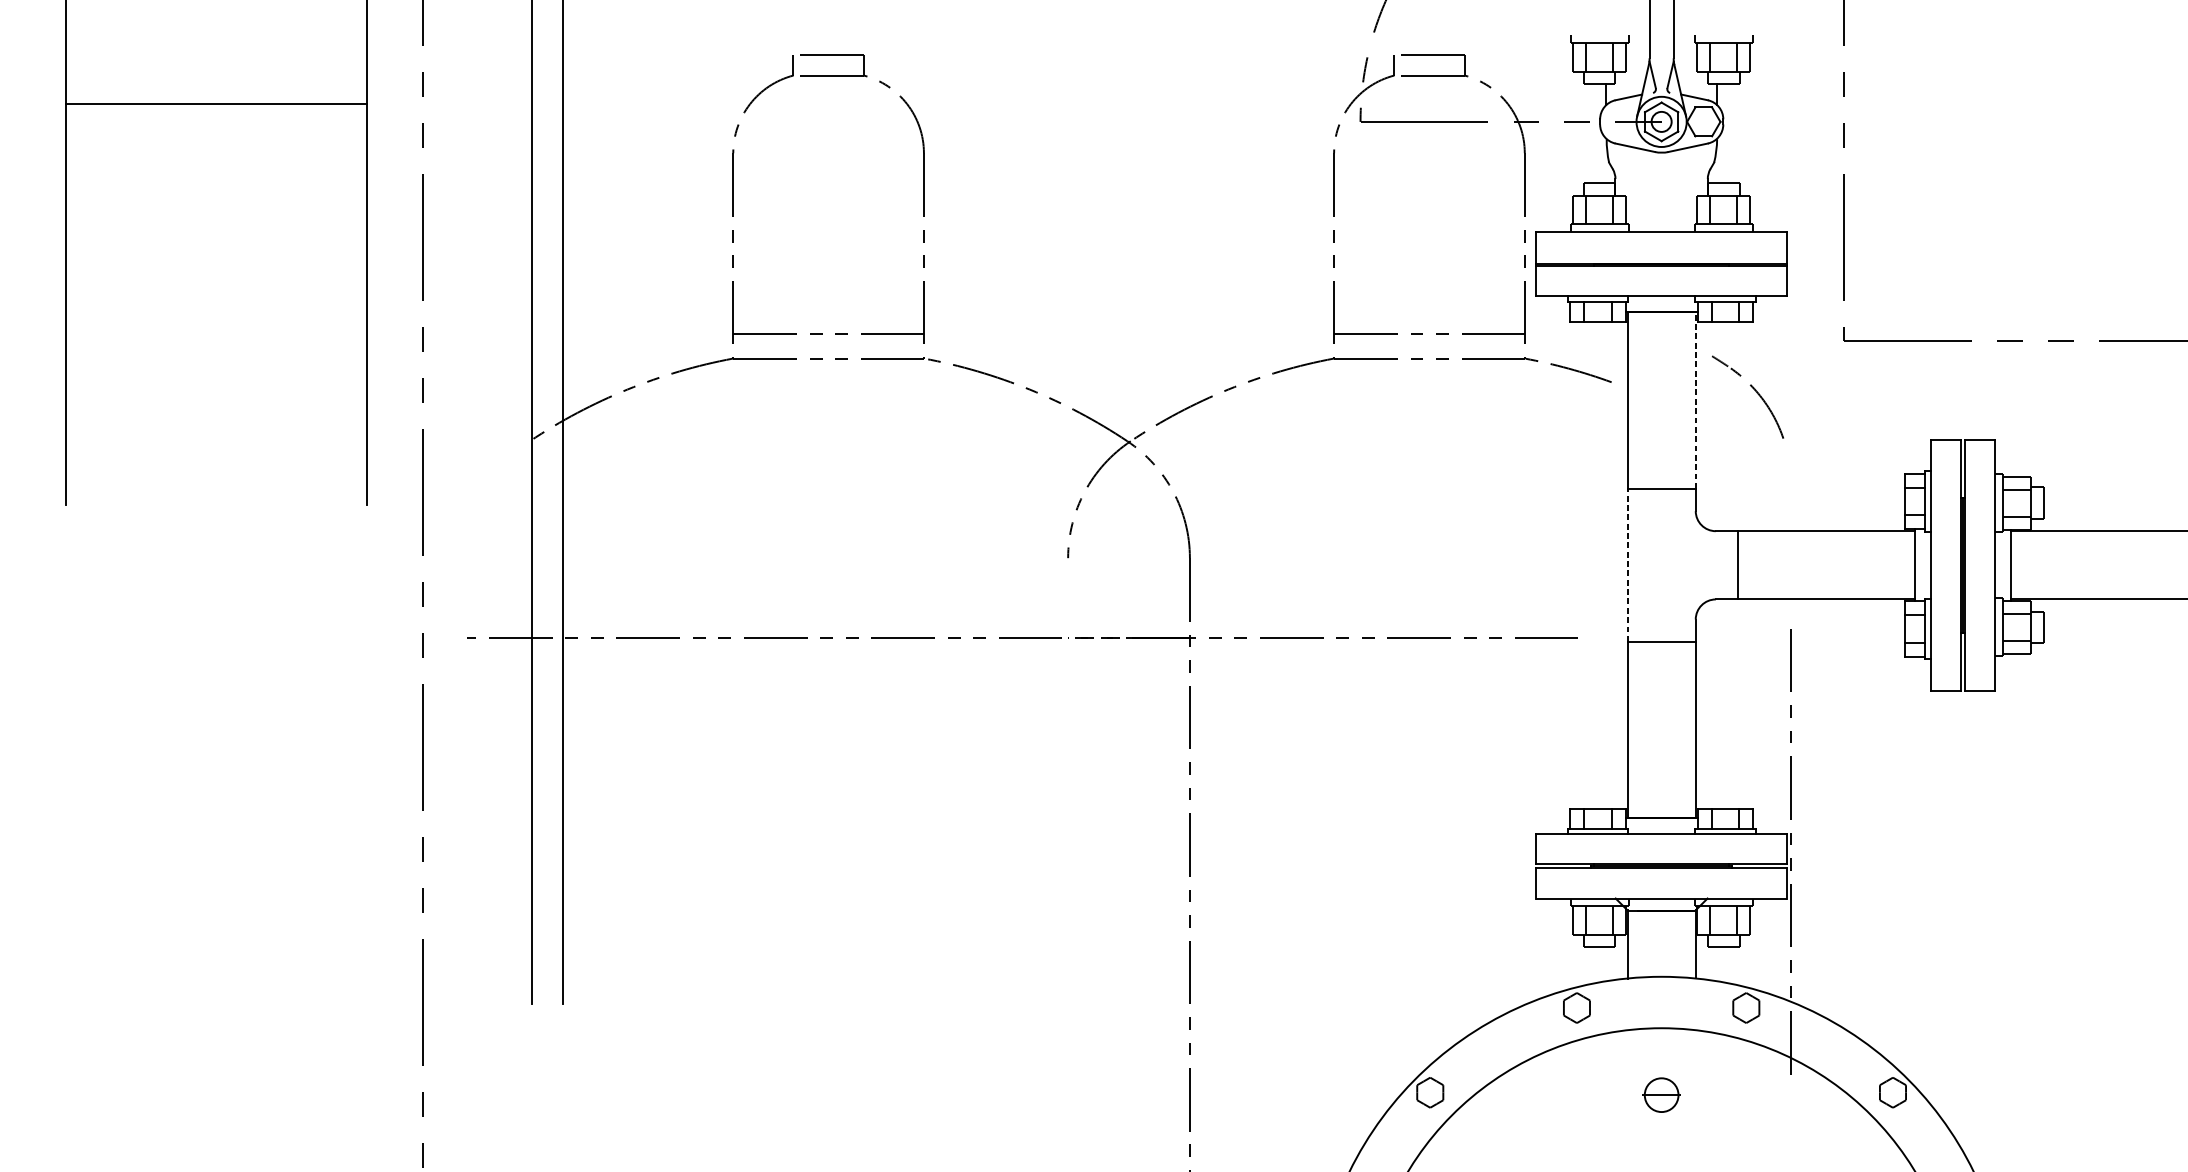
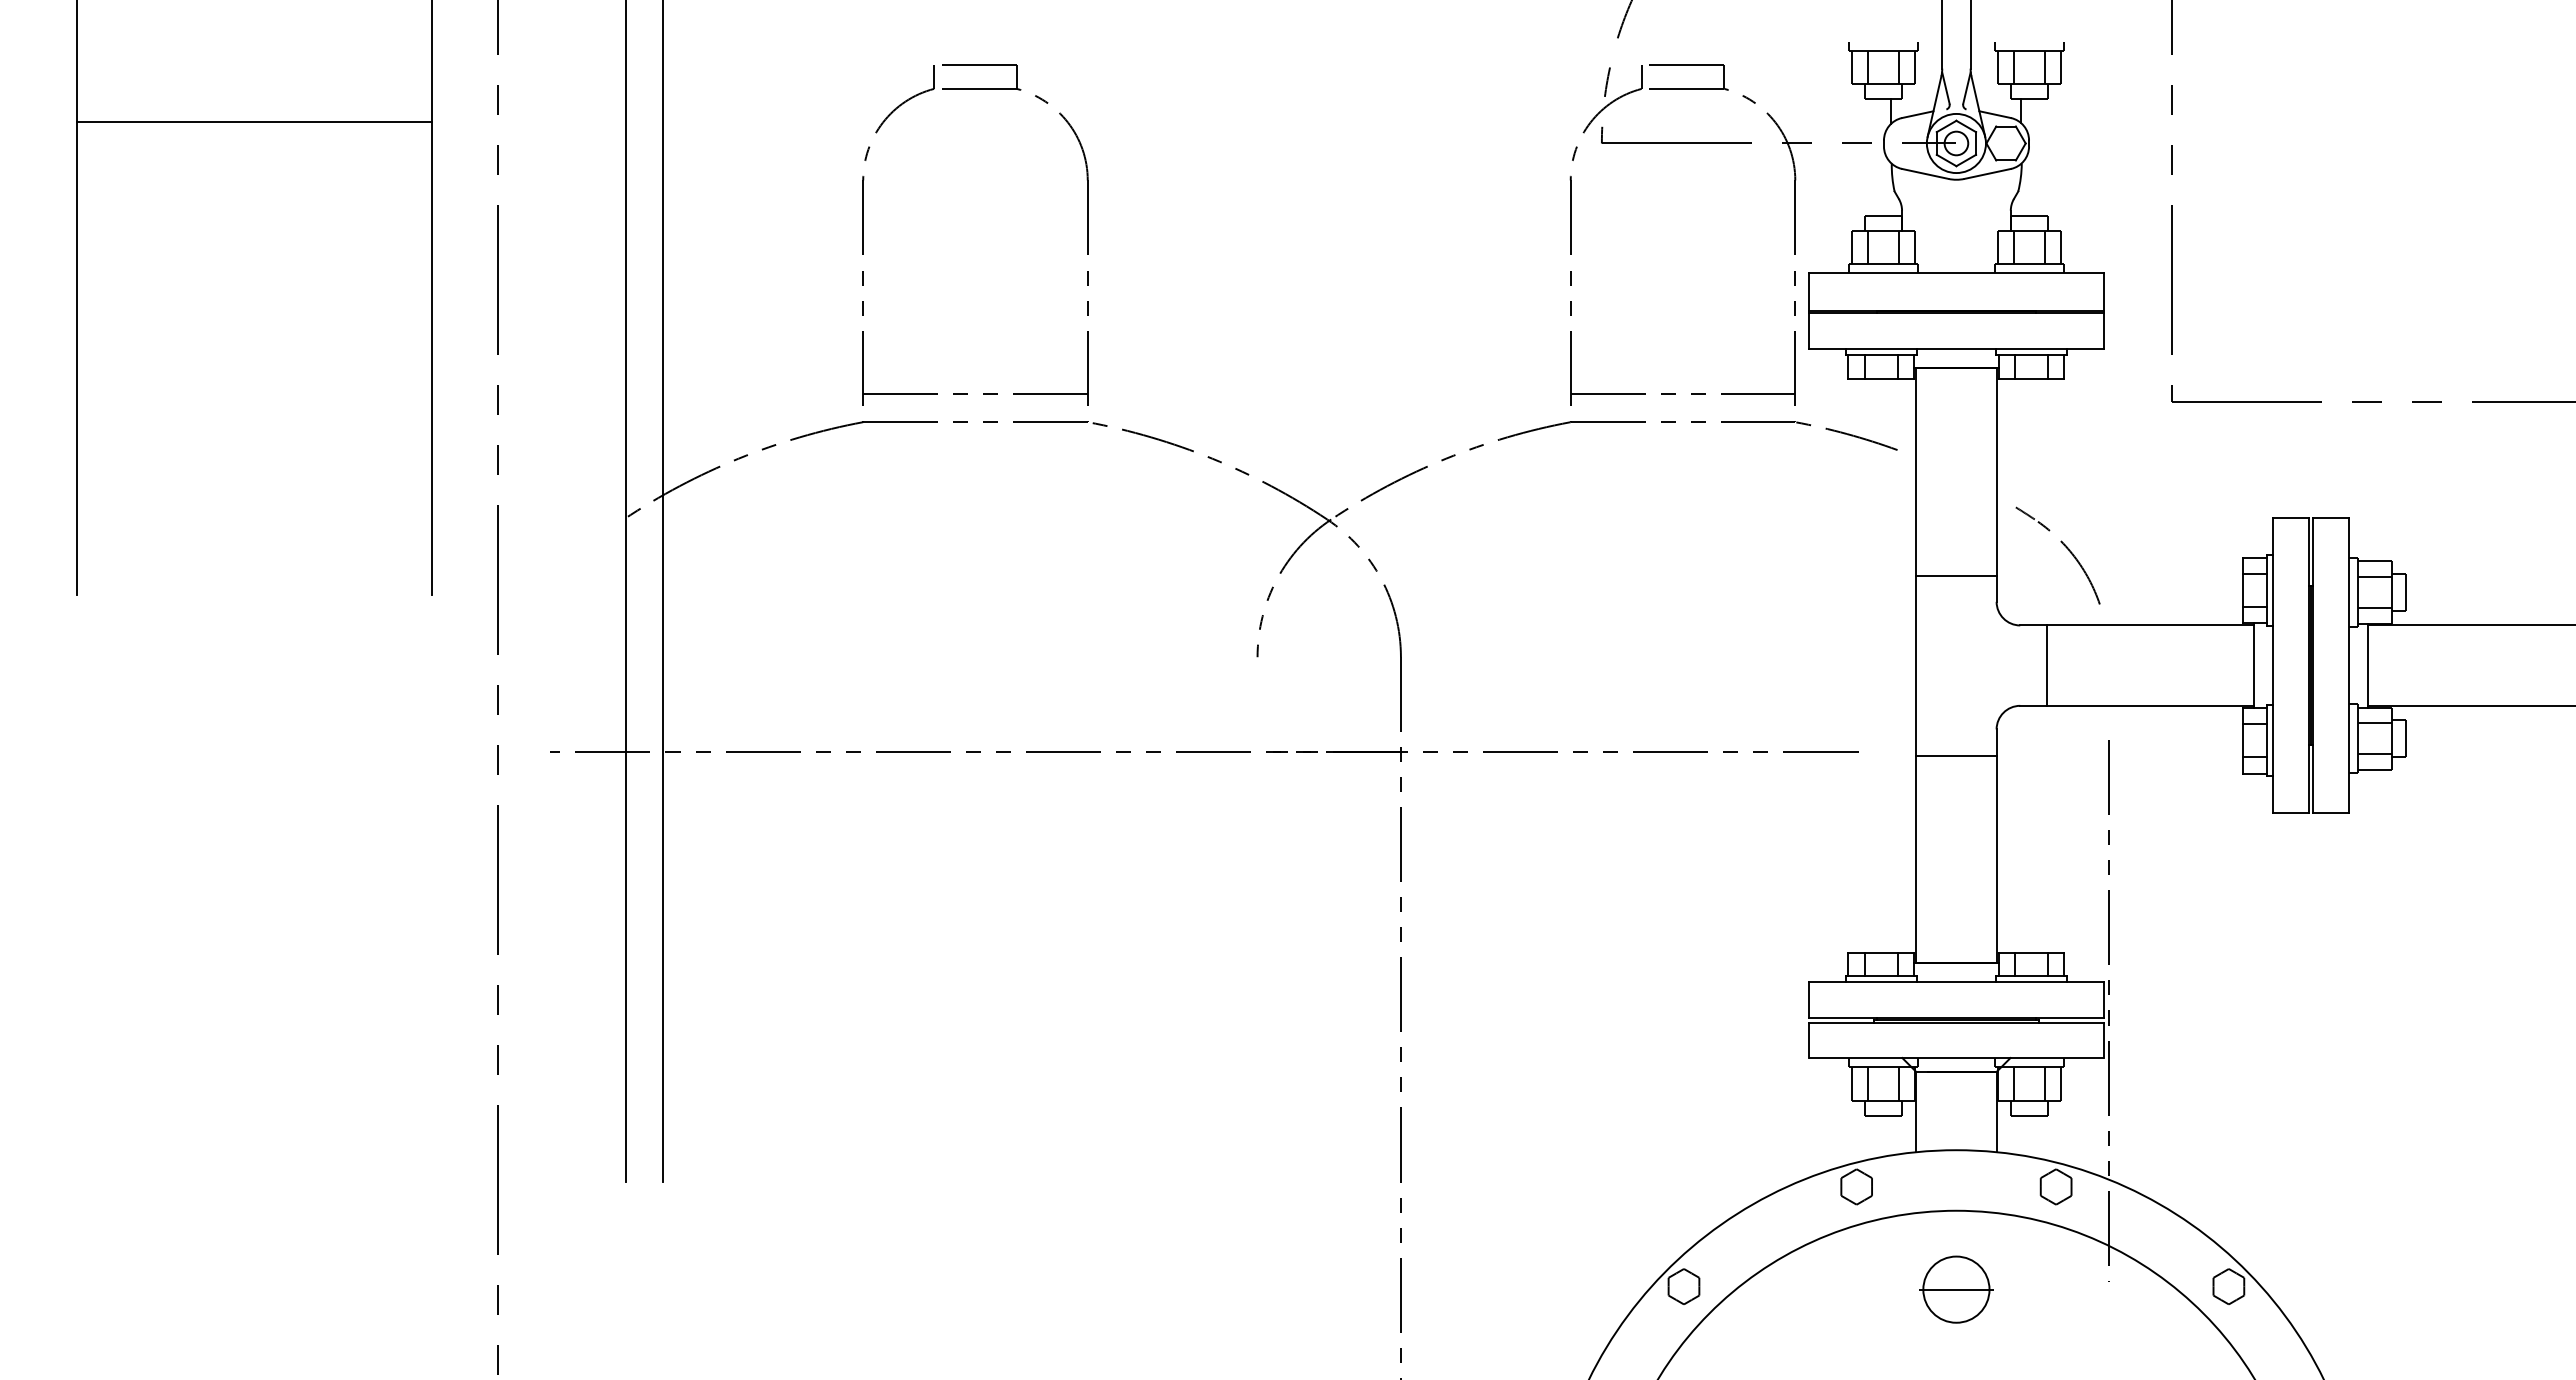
part: (1754, 390) -> (2065, 547), moved
line: (1695, 400) -> (1996, 471), dashed -> solid
line: (1627, 565) -> (1916, 665), dashed -> solid
part: (1661, 1095) -> (1956, 1289), size x1.67

